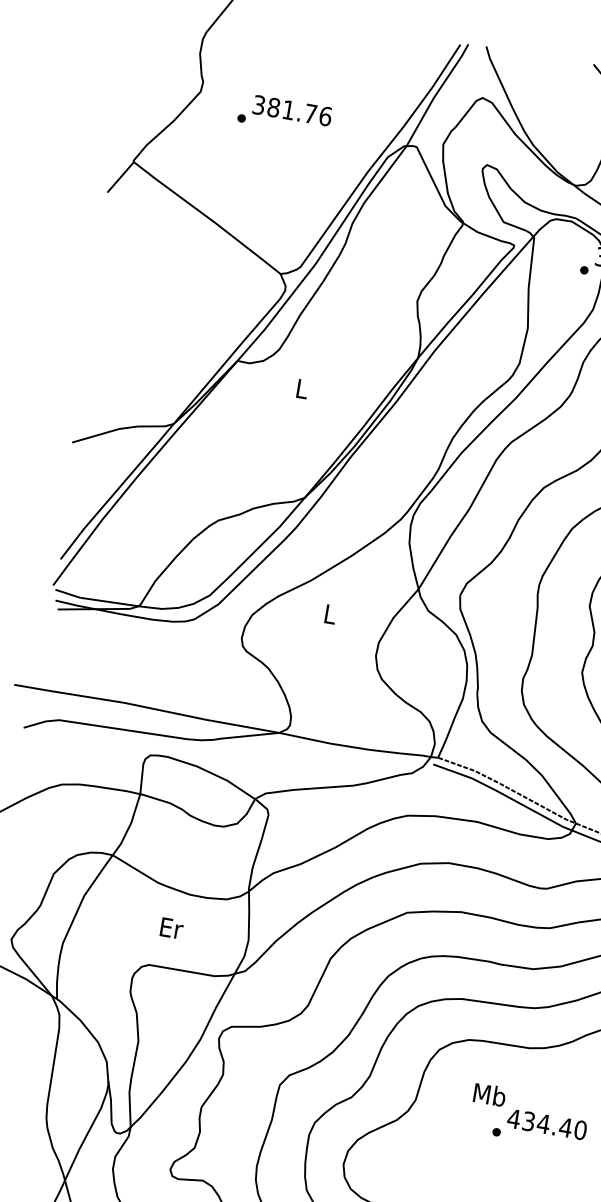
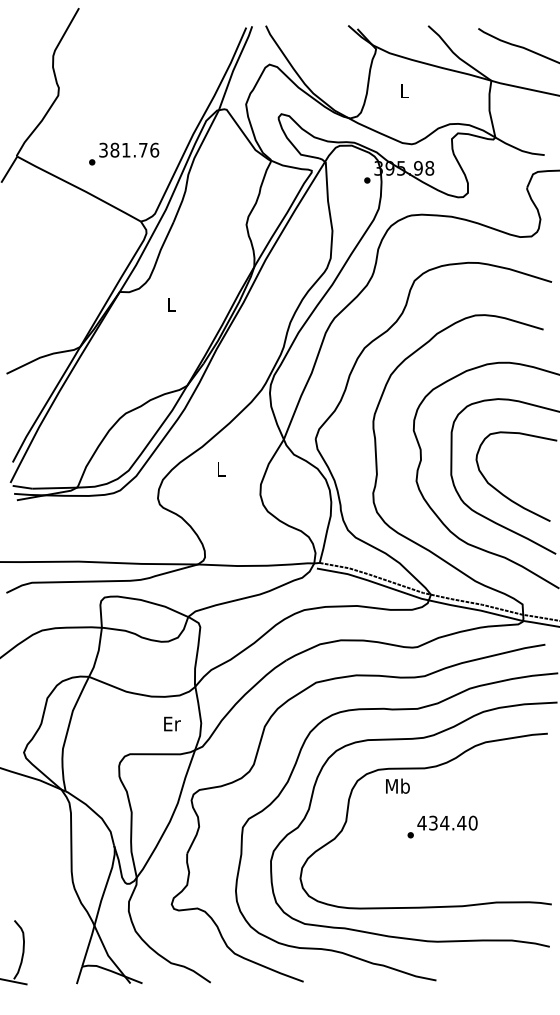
text: (285, 114) -> (124, 153), moved
text: (172, 927) -> (172, 723), moved
text: (489, 1093) -> (397, 785), moved

